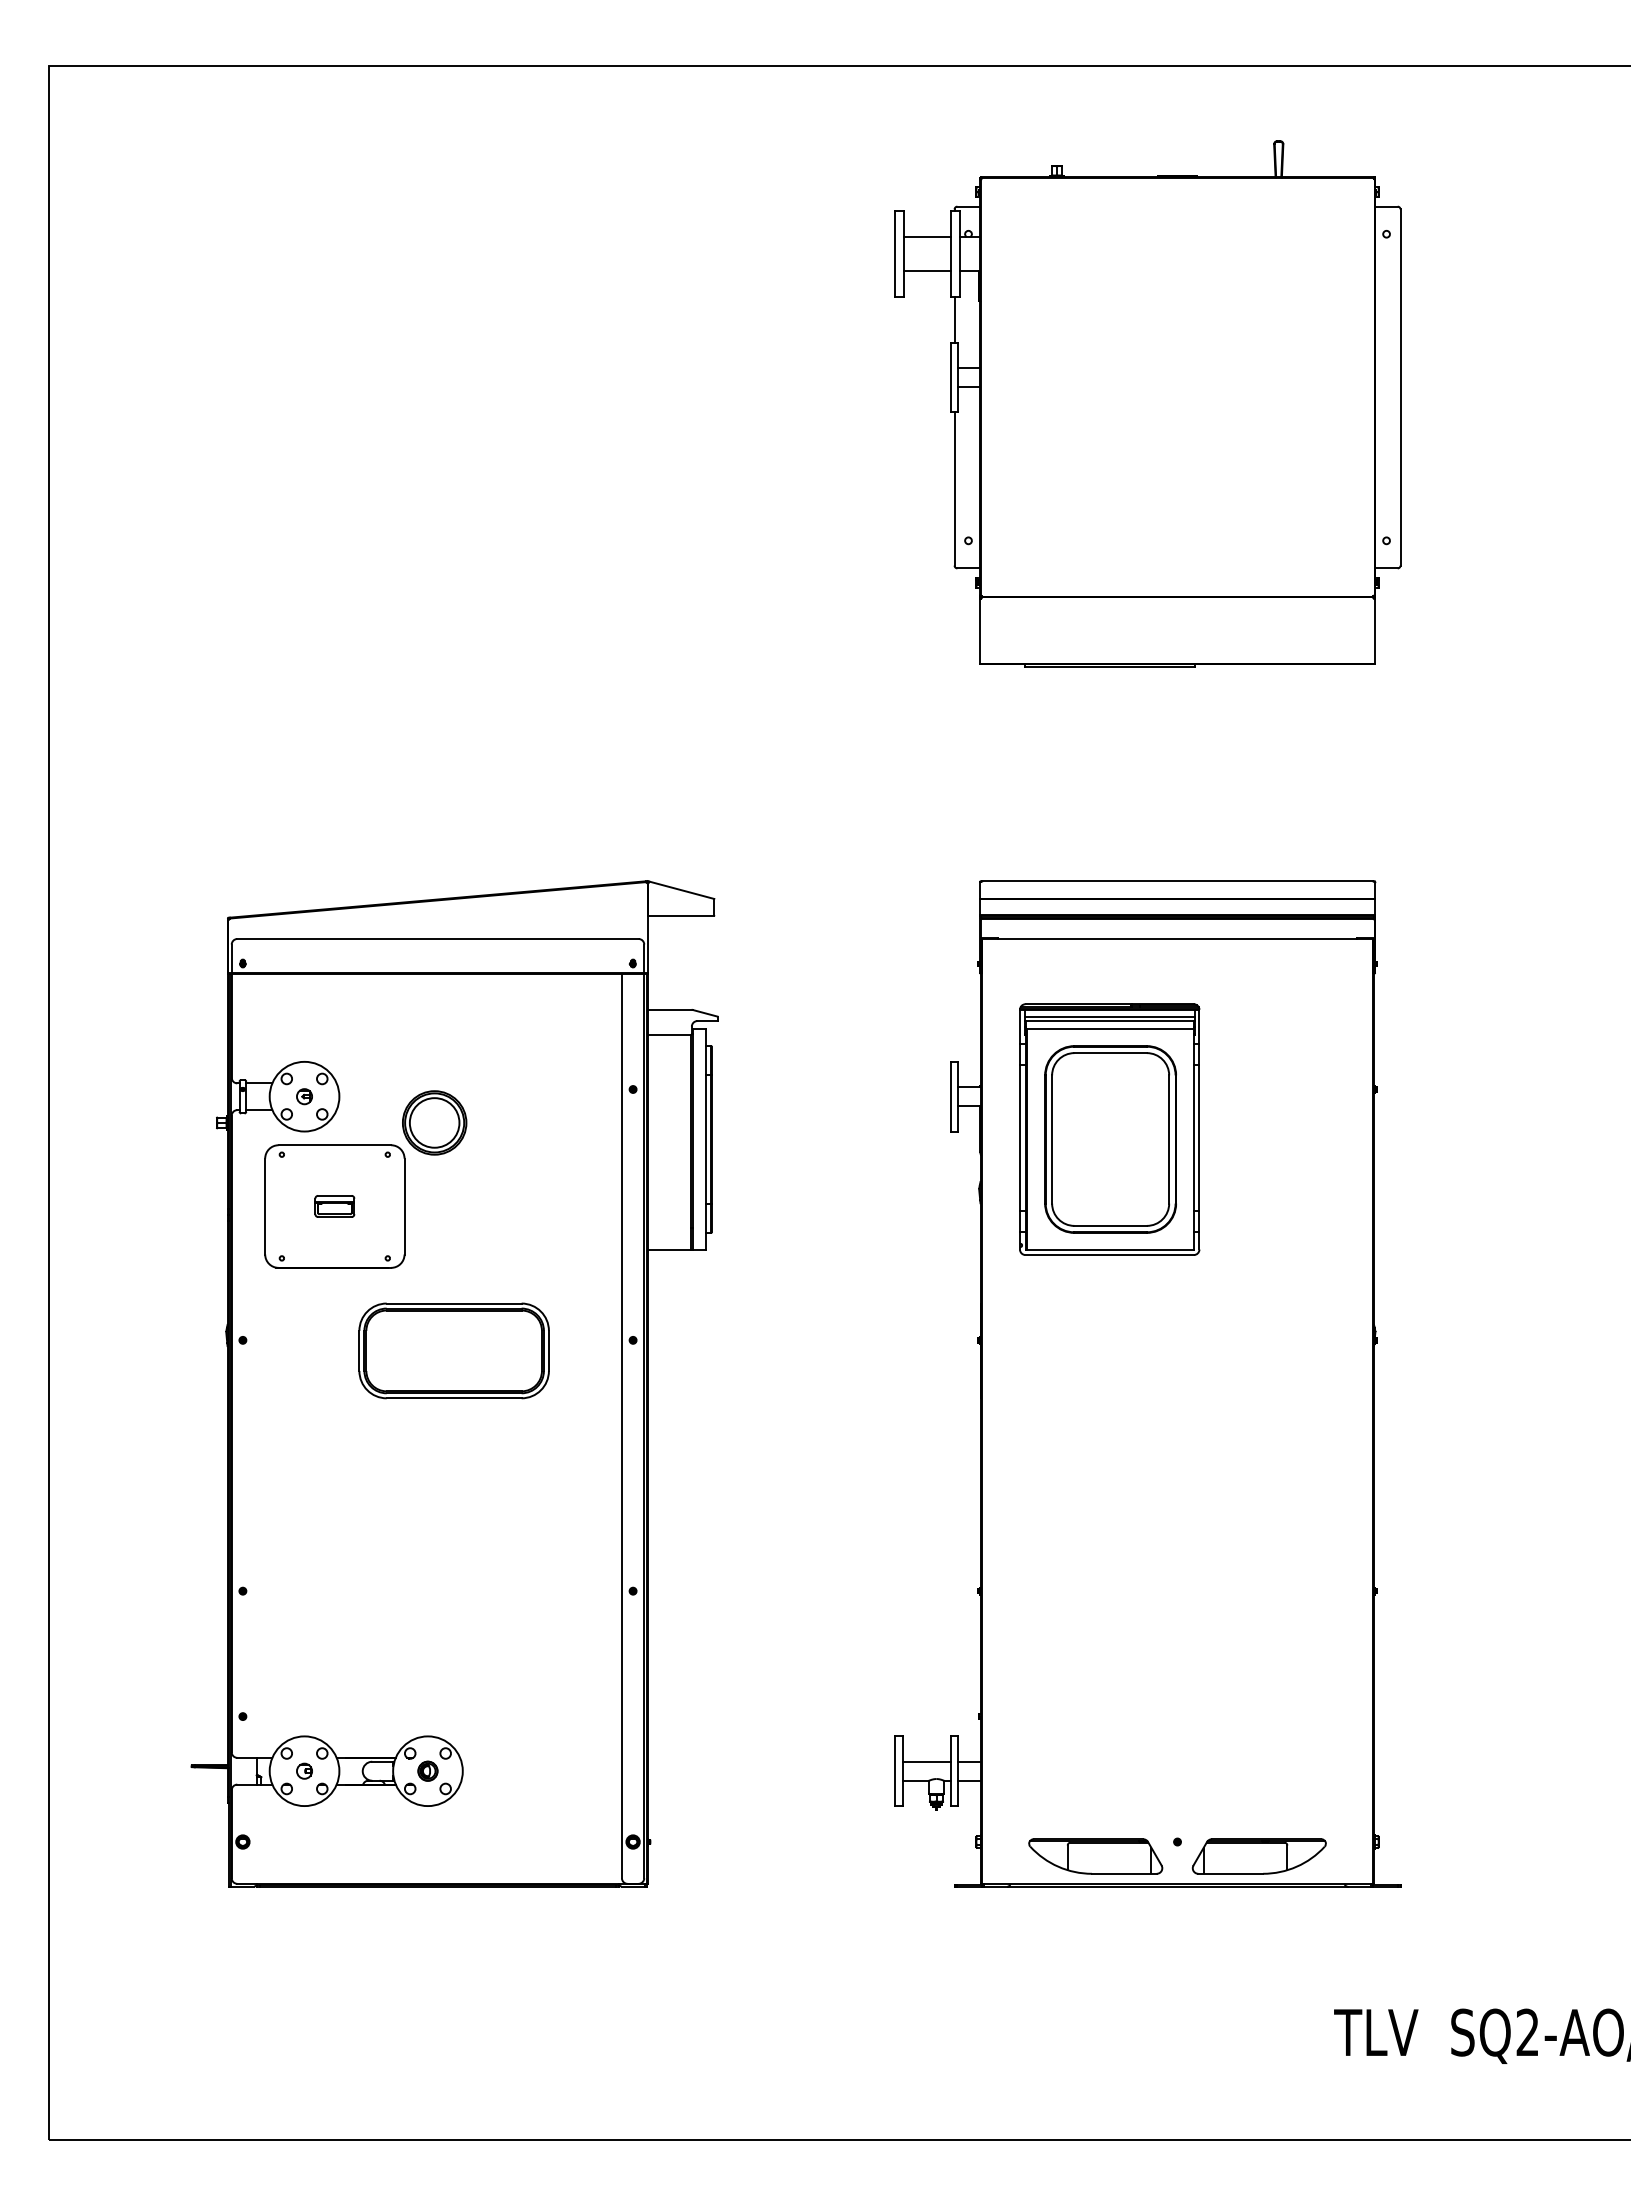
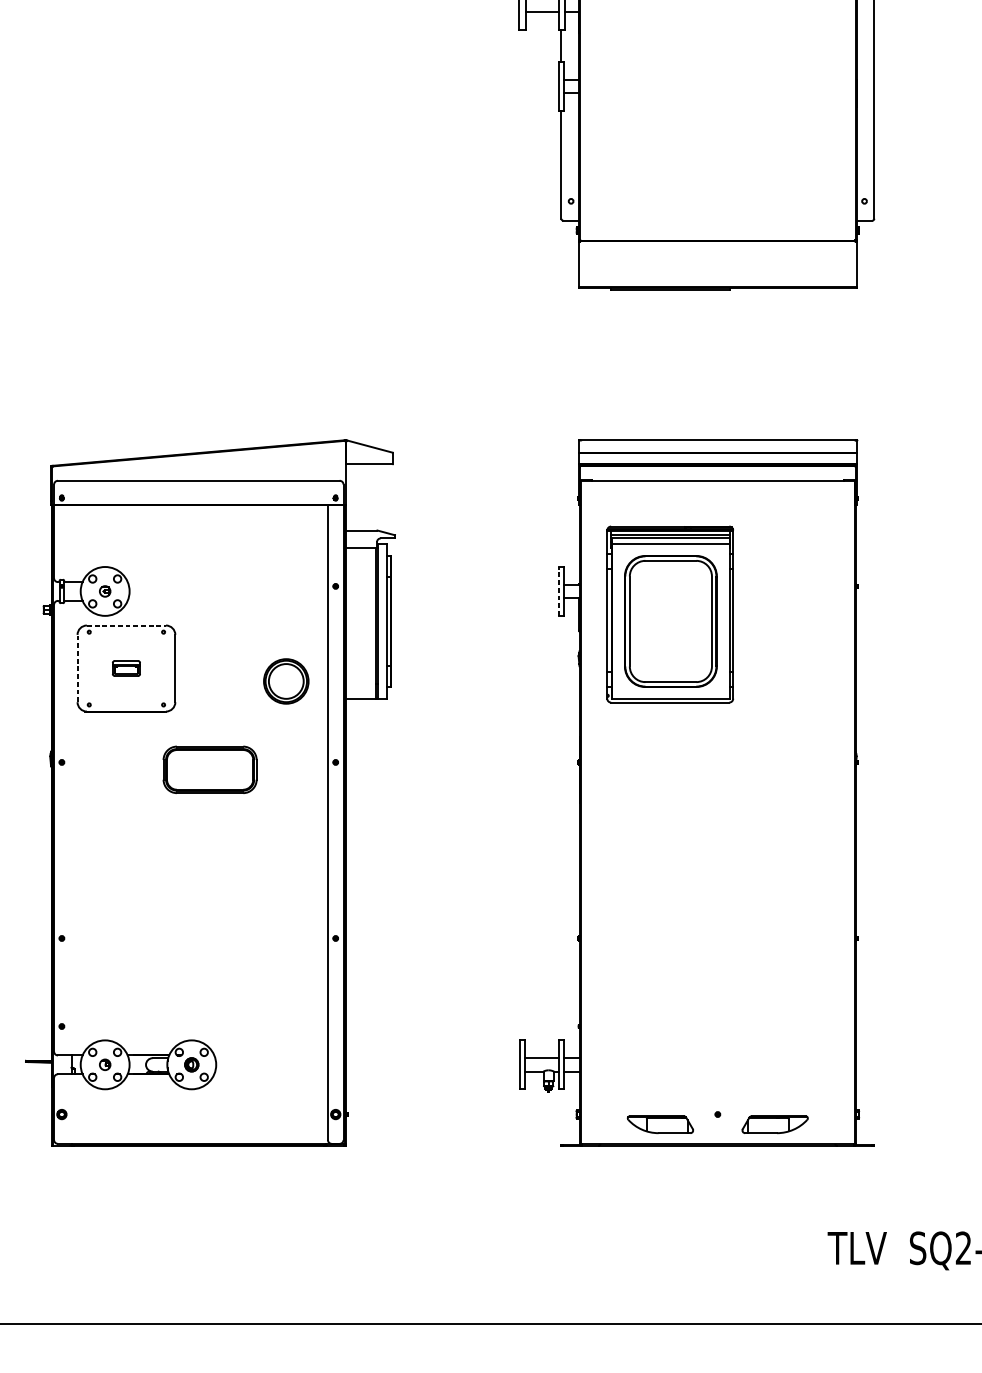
line: (950, 1096) -> (558, 591), solid -> dashed
part: (434, 1122) -> (286, 681), moved
line: (335, 1145) -> (126, 625), solid -> dashed
line: (265, 1206) -> (77, 668), solid -> dashed
part: (453, 1350) -> (209, 769), size x0.7
part: (1095, 1856) -> (660, 1124), size x0.7
part: (1258, 1856) -> (774, 1124), size x0.7

